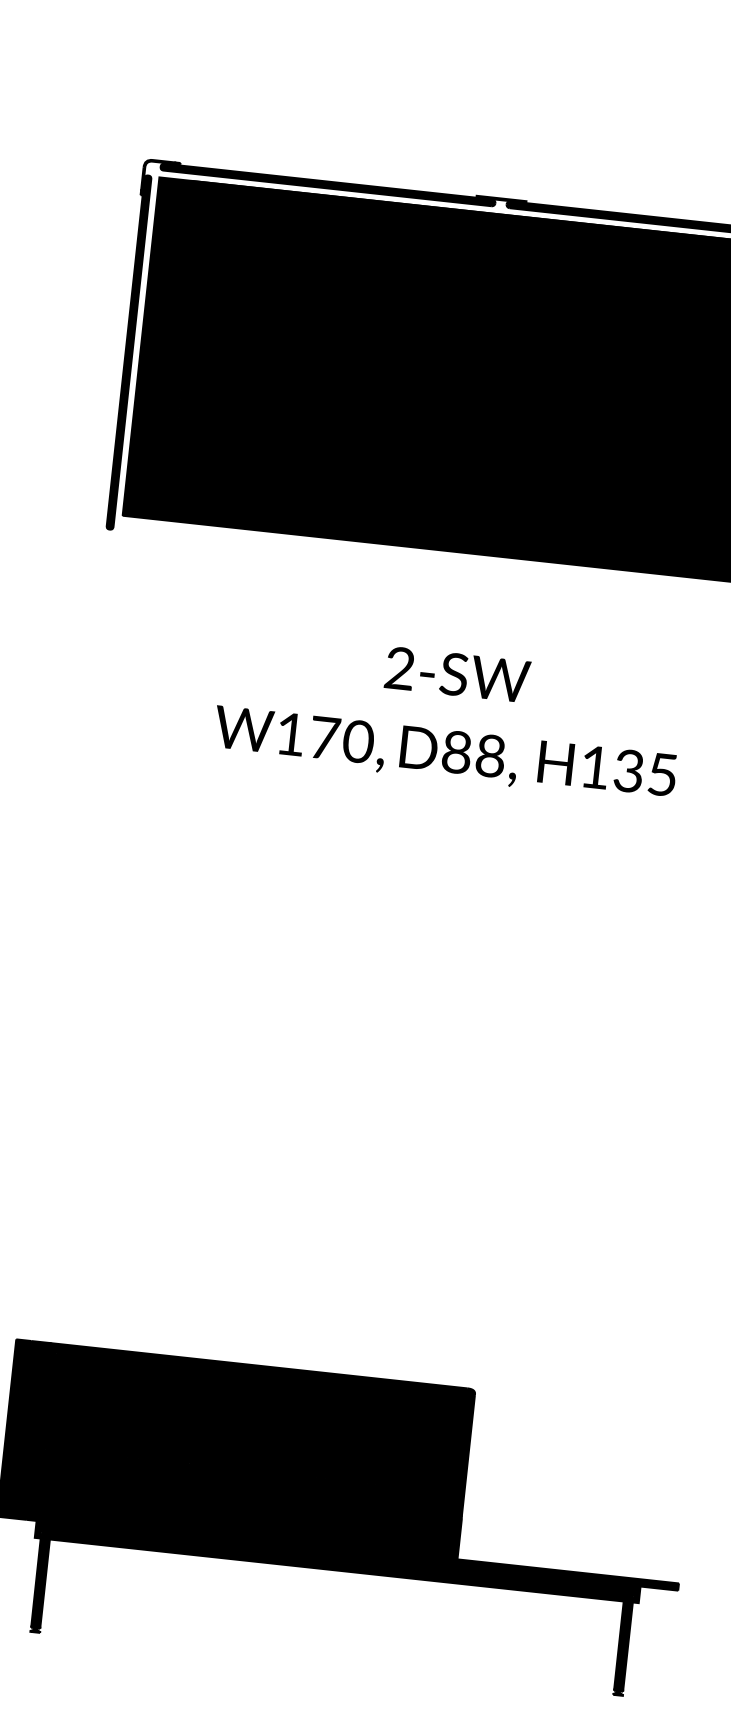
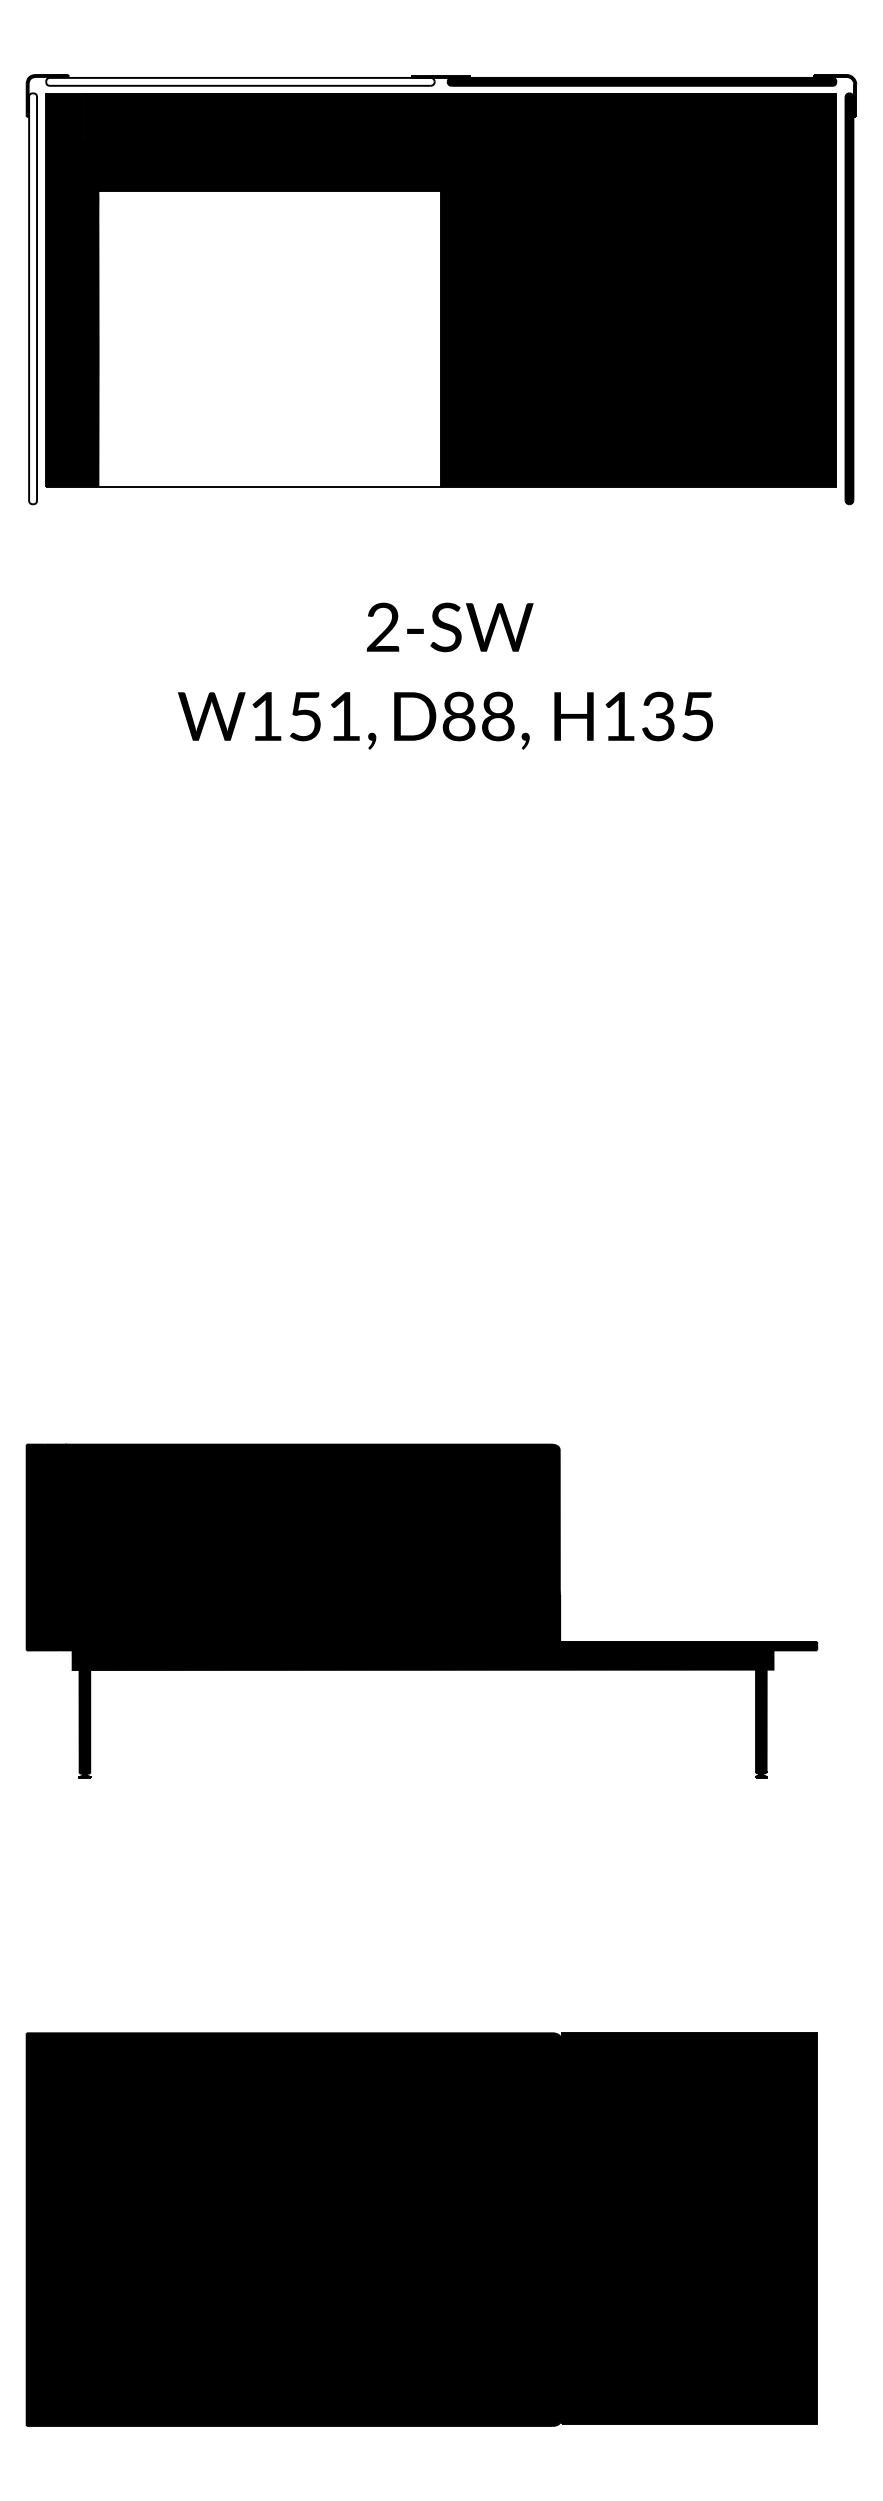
fill: (328, 184) -> (240, 81), removed
fill: (129, 352) -> (33, 298), removed
fill: (329, 408) -> (269, 338), removed
text: (341, 739) -> (325, 716), W170, -> W151,

